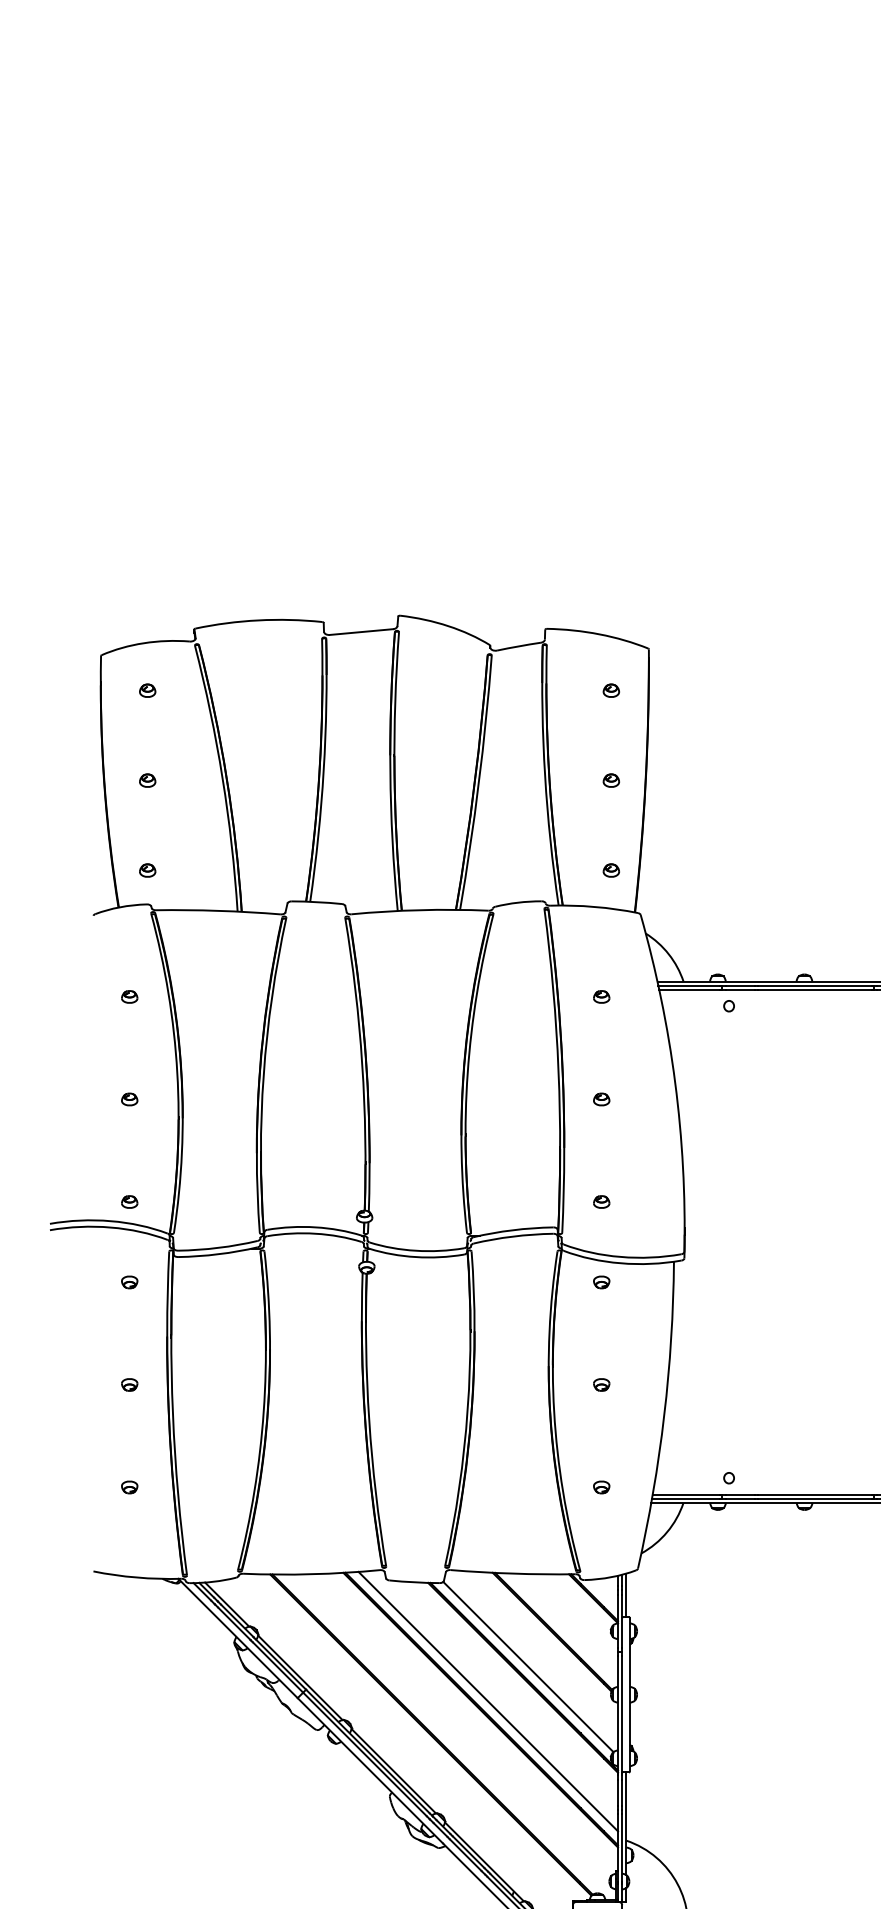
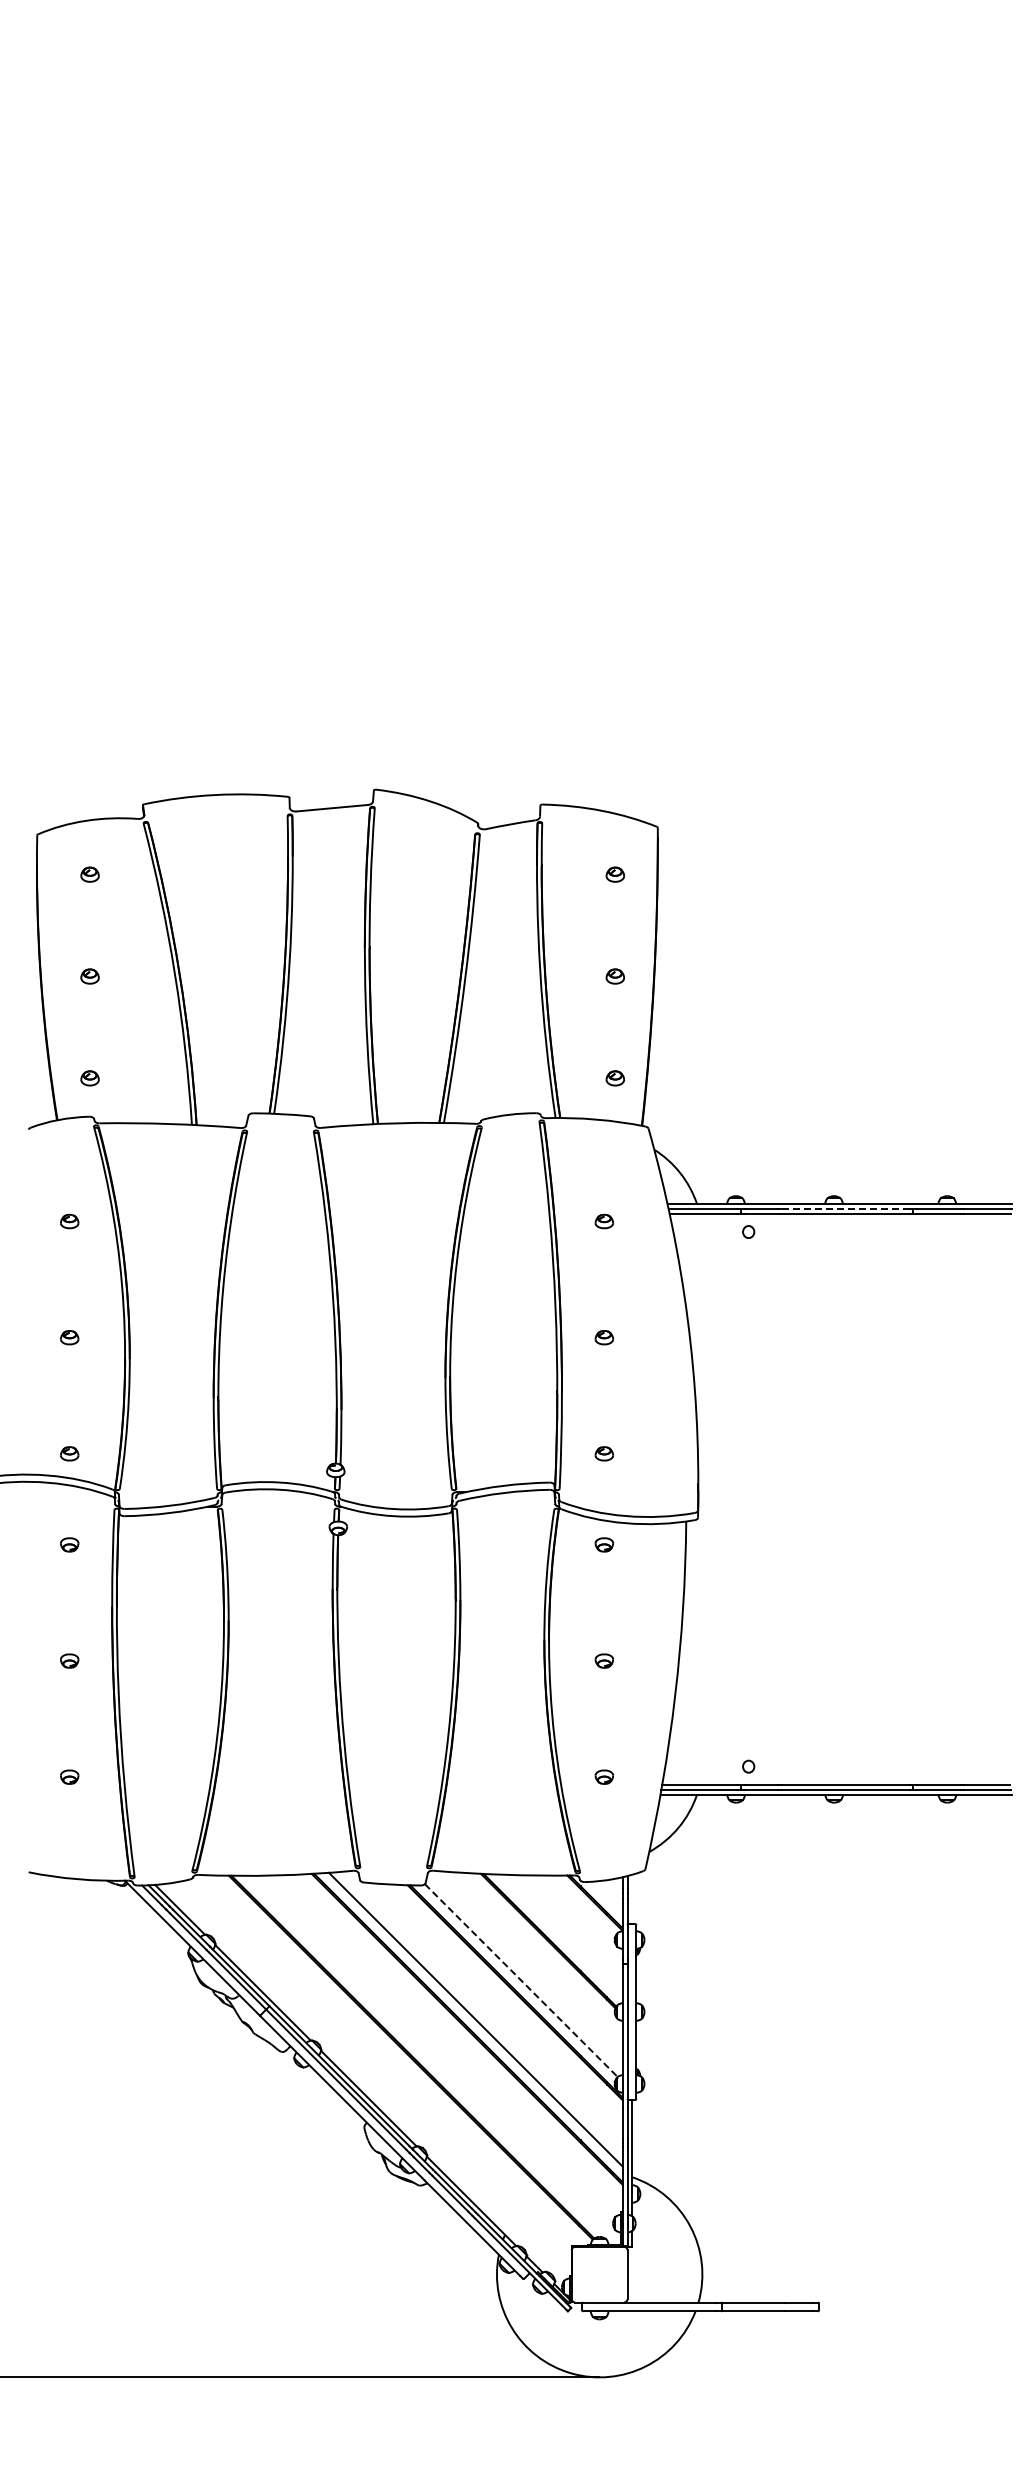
line: (814, 985) -> (845, 1208), solid -> dashed
line: (626, 1595) -> (632, 1899), removed
line: (528, 1666) -> (521, 1980), solid -> dashed

